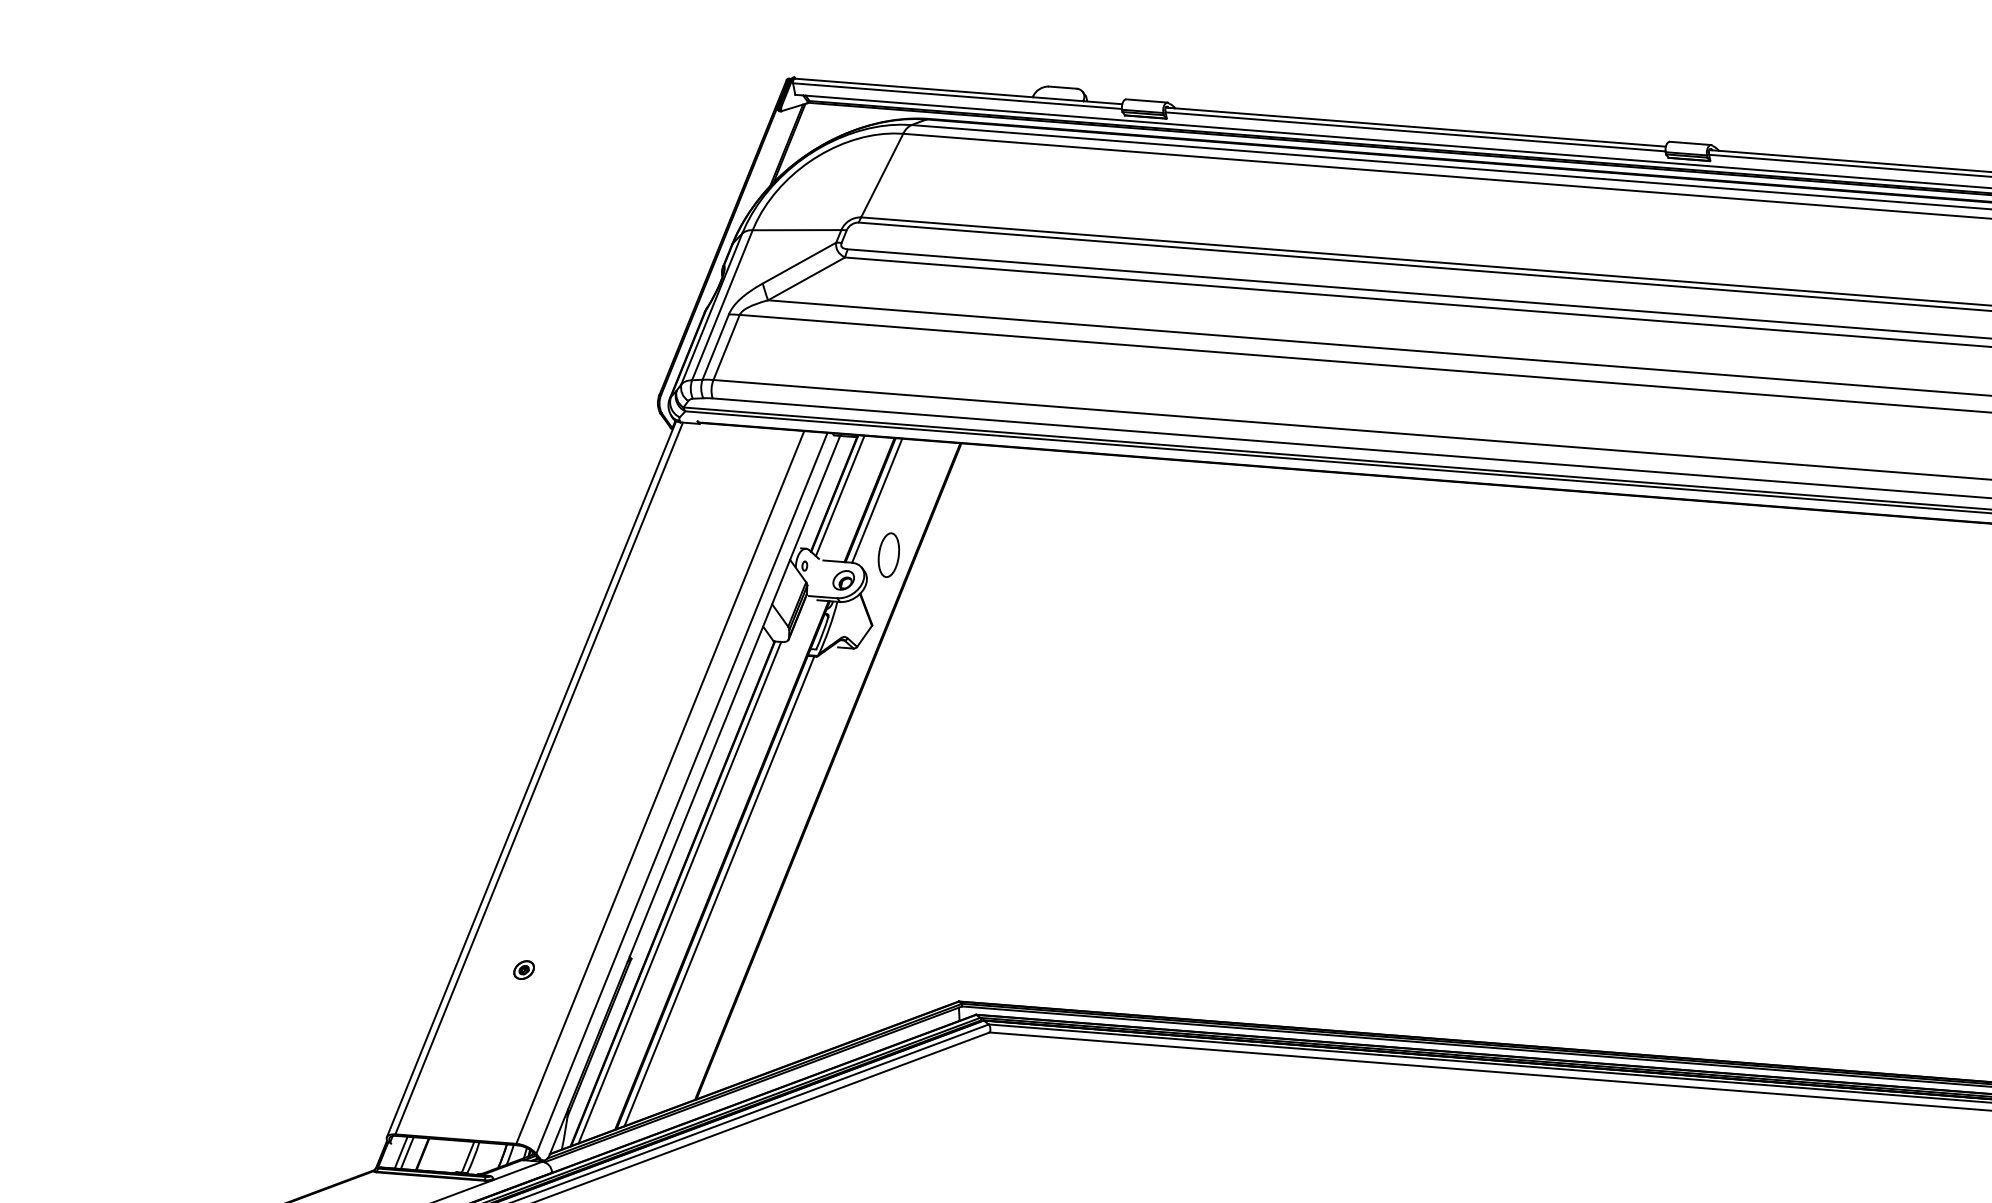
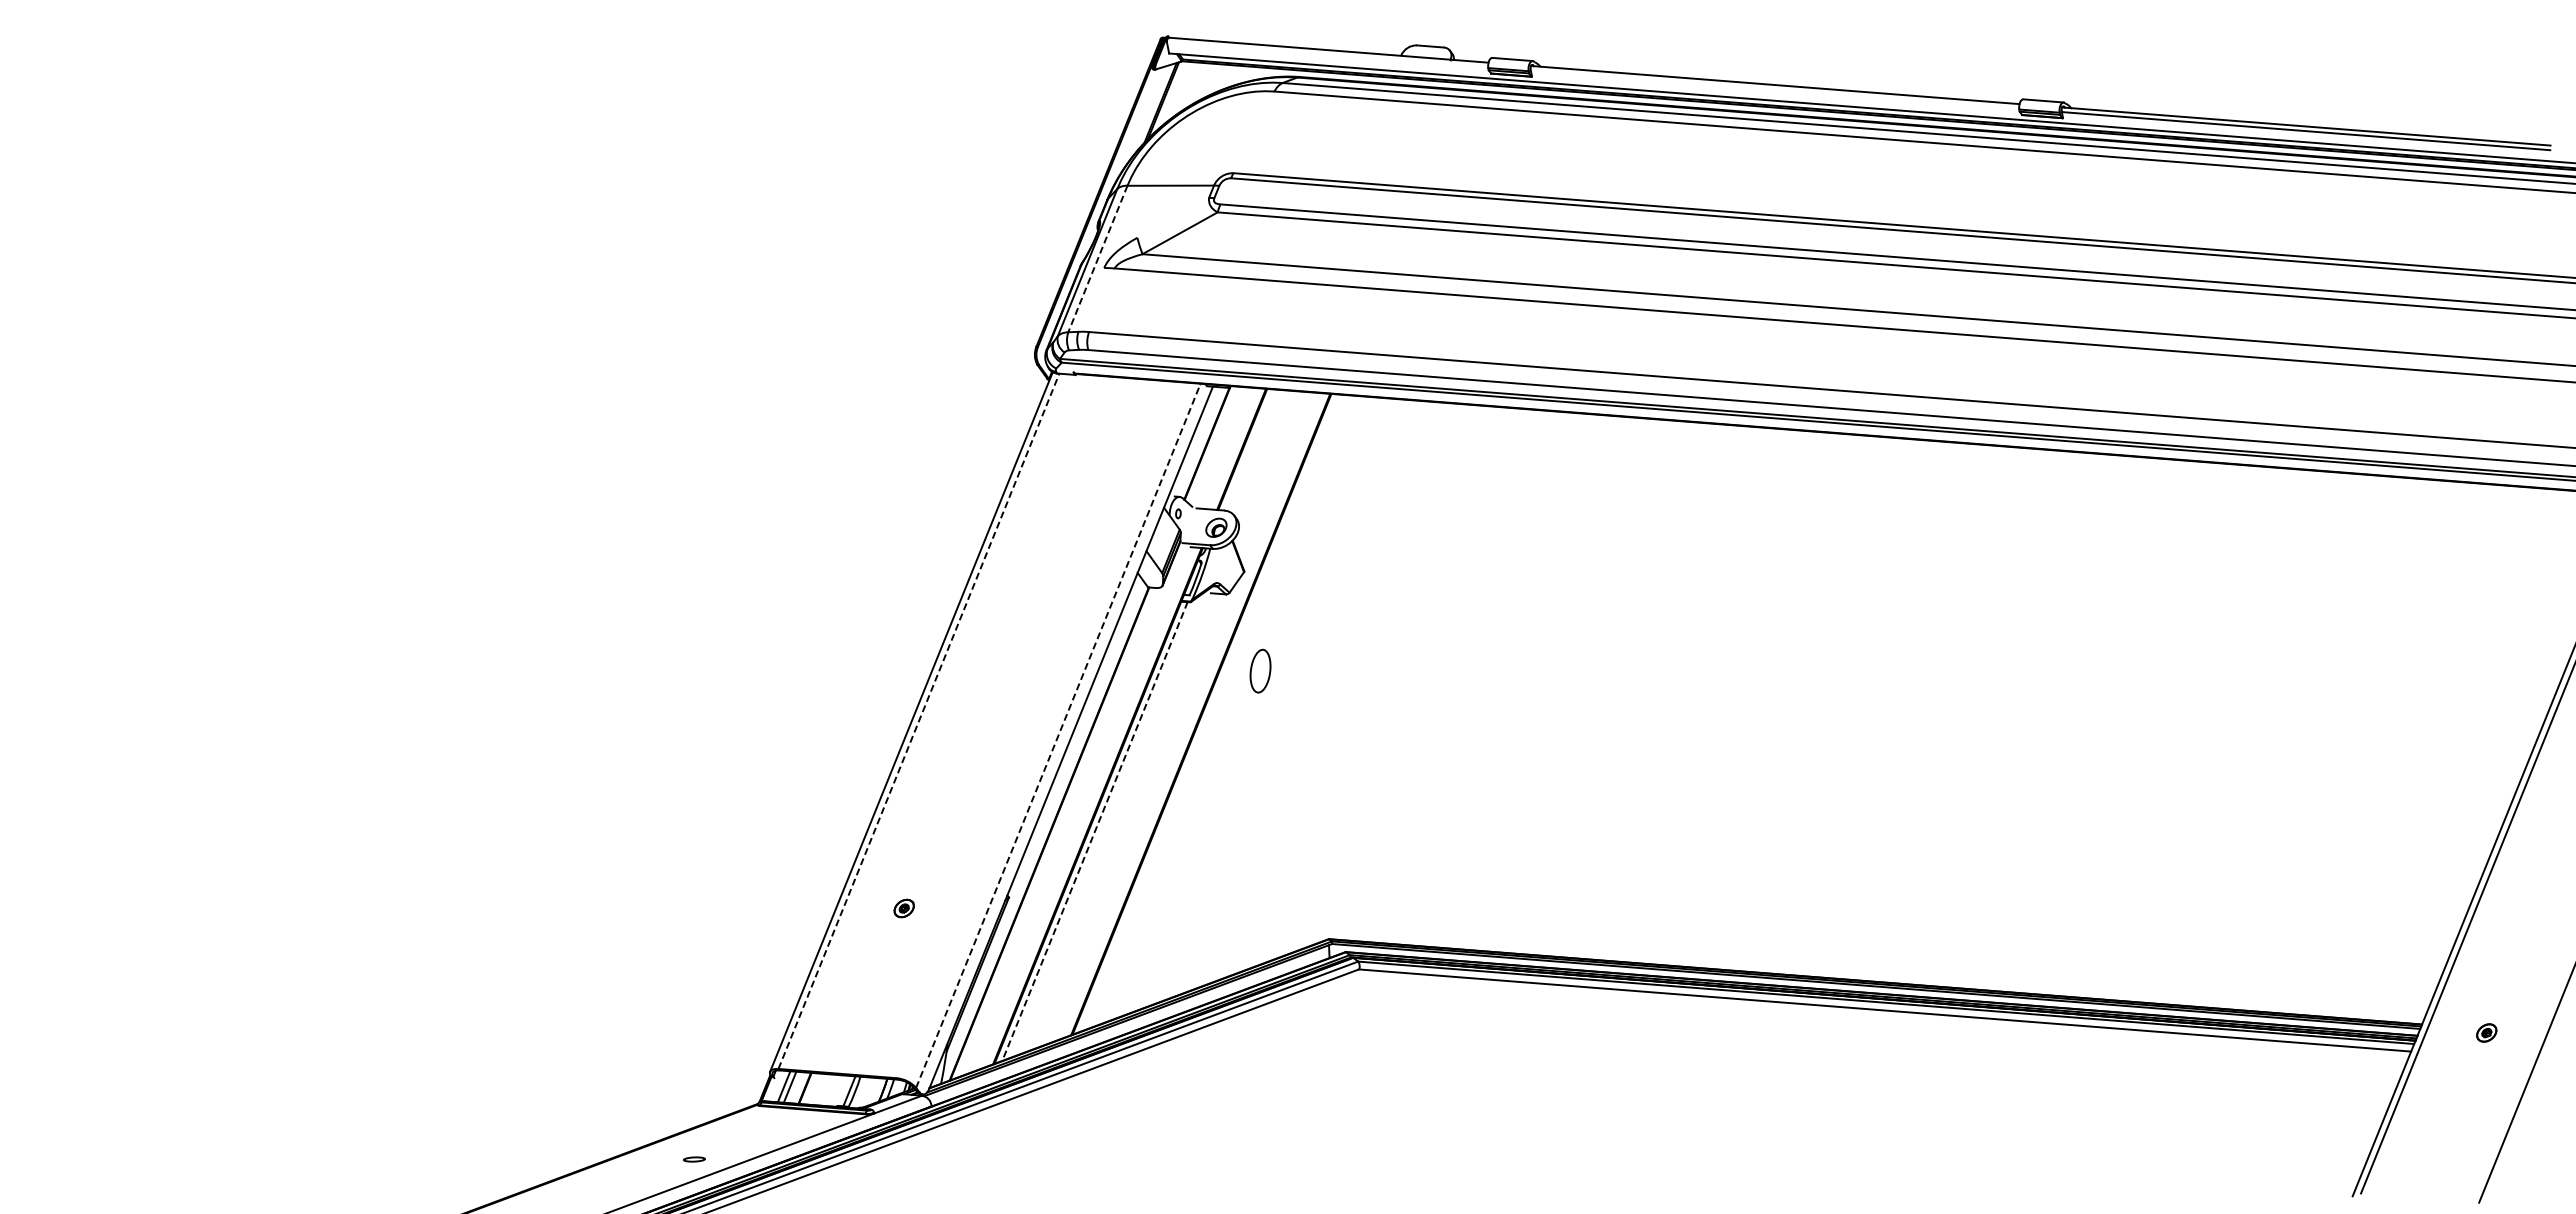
line: (957, 95) -> (1327, 54), removed
line: (1415, 131) -> (1774, 89), removed
line: (881, 175) -> (1253, 132), removed
line: (799, 262) -> (1173, 217), removed
line: (721, 305) -> (1097, 259), solid -> dashed
line: (715, 346) -> (1091, 299), removed
line: (726, 347) -> (1101, 300), removed
line: (839, 496) -> (1212, 445), removed
line: (876, 500) -> (1248, 449), removed
part: (888, 554) -> (1260, 670), moved
line: (538, 778) -> (918, 721), solid -> dashed
line: (659, 786) -> (1036, 729), removed
line: (682, 793) -> (1058, 735), solid -> dashed
line: (718, 891) -> (1094, 831), solid -> dashed
line: (680, 892) -> (1056, 832), removed

